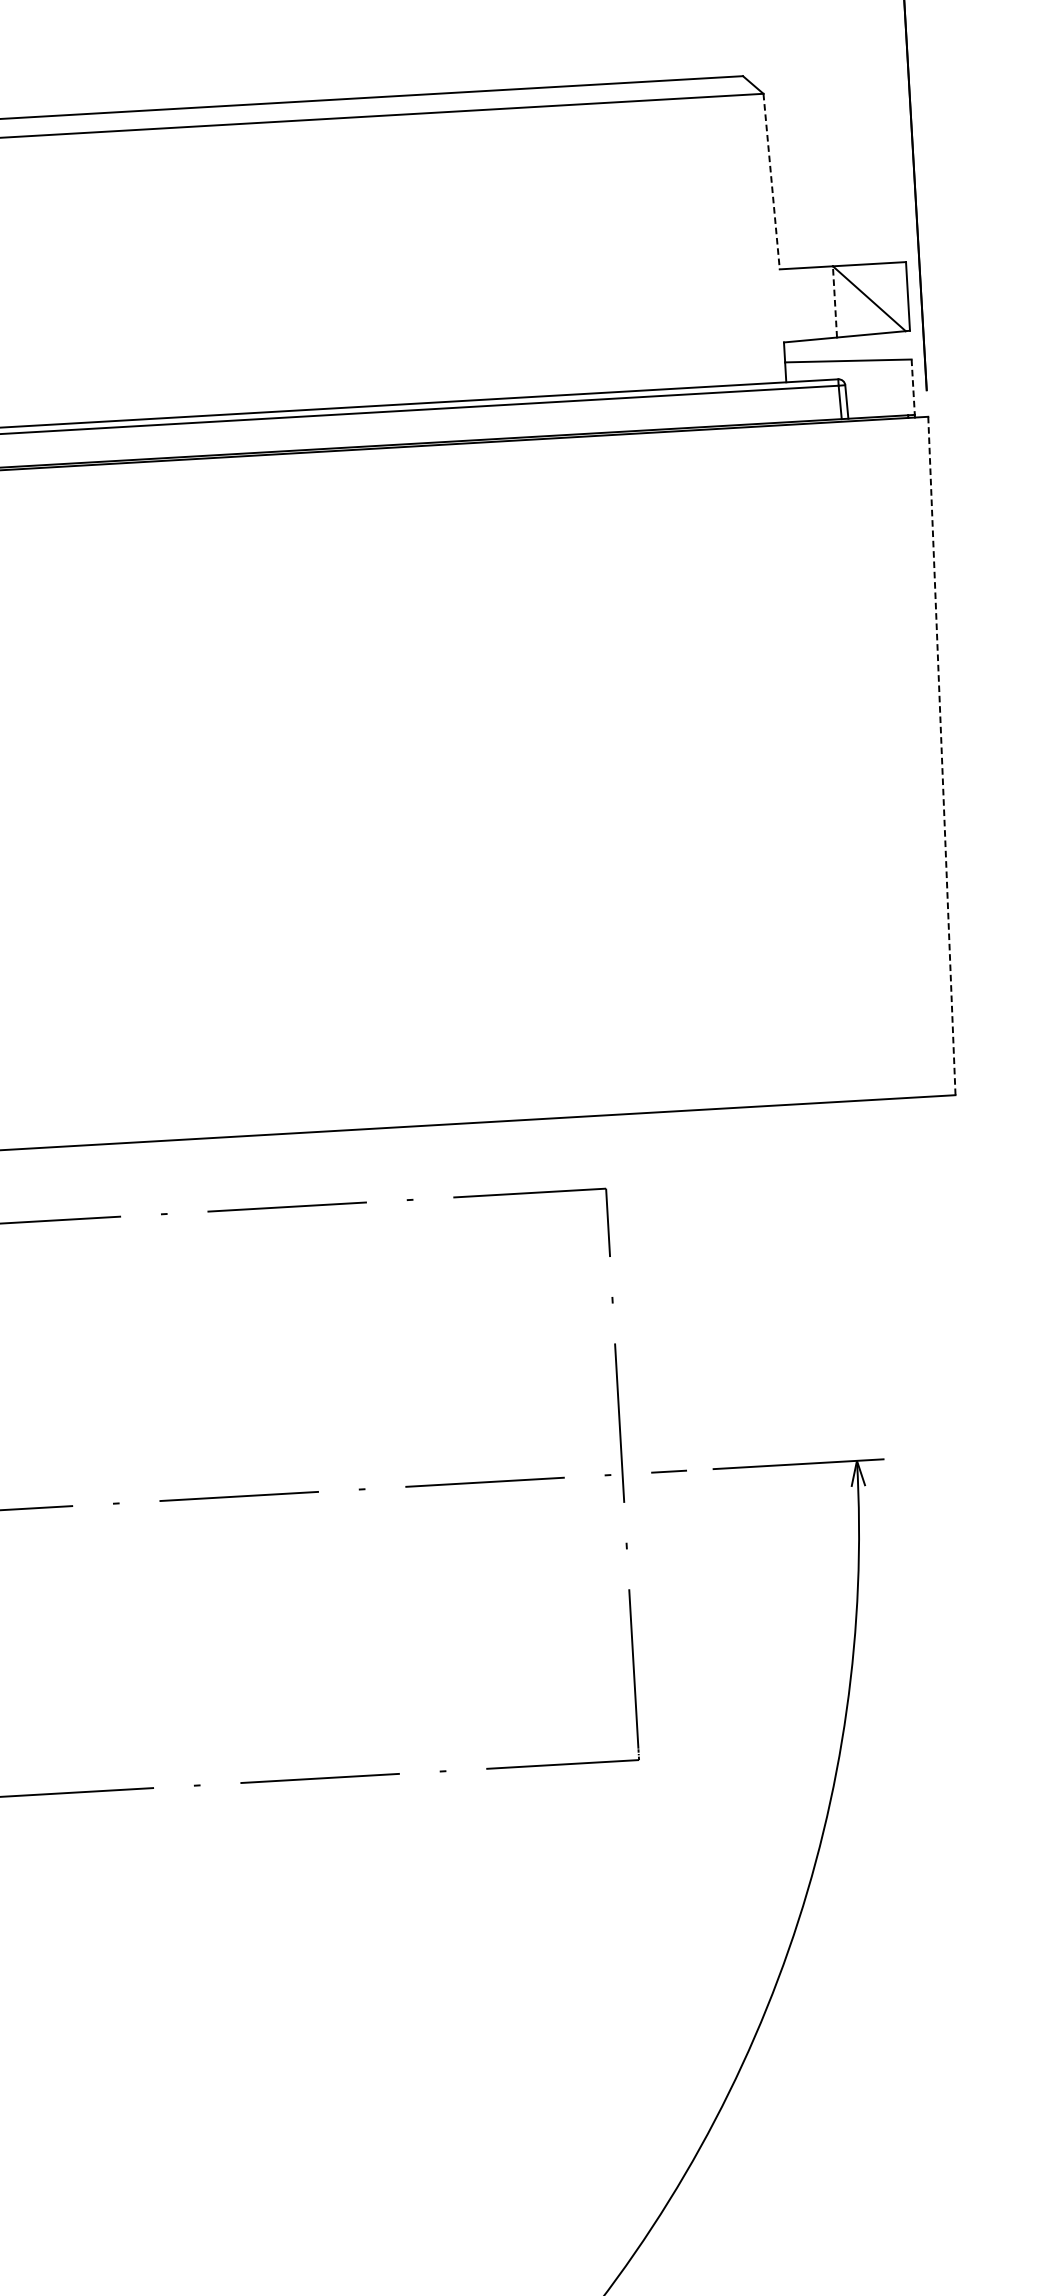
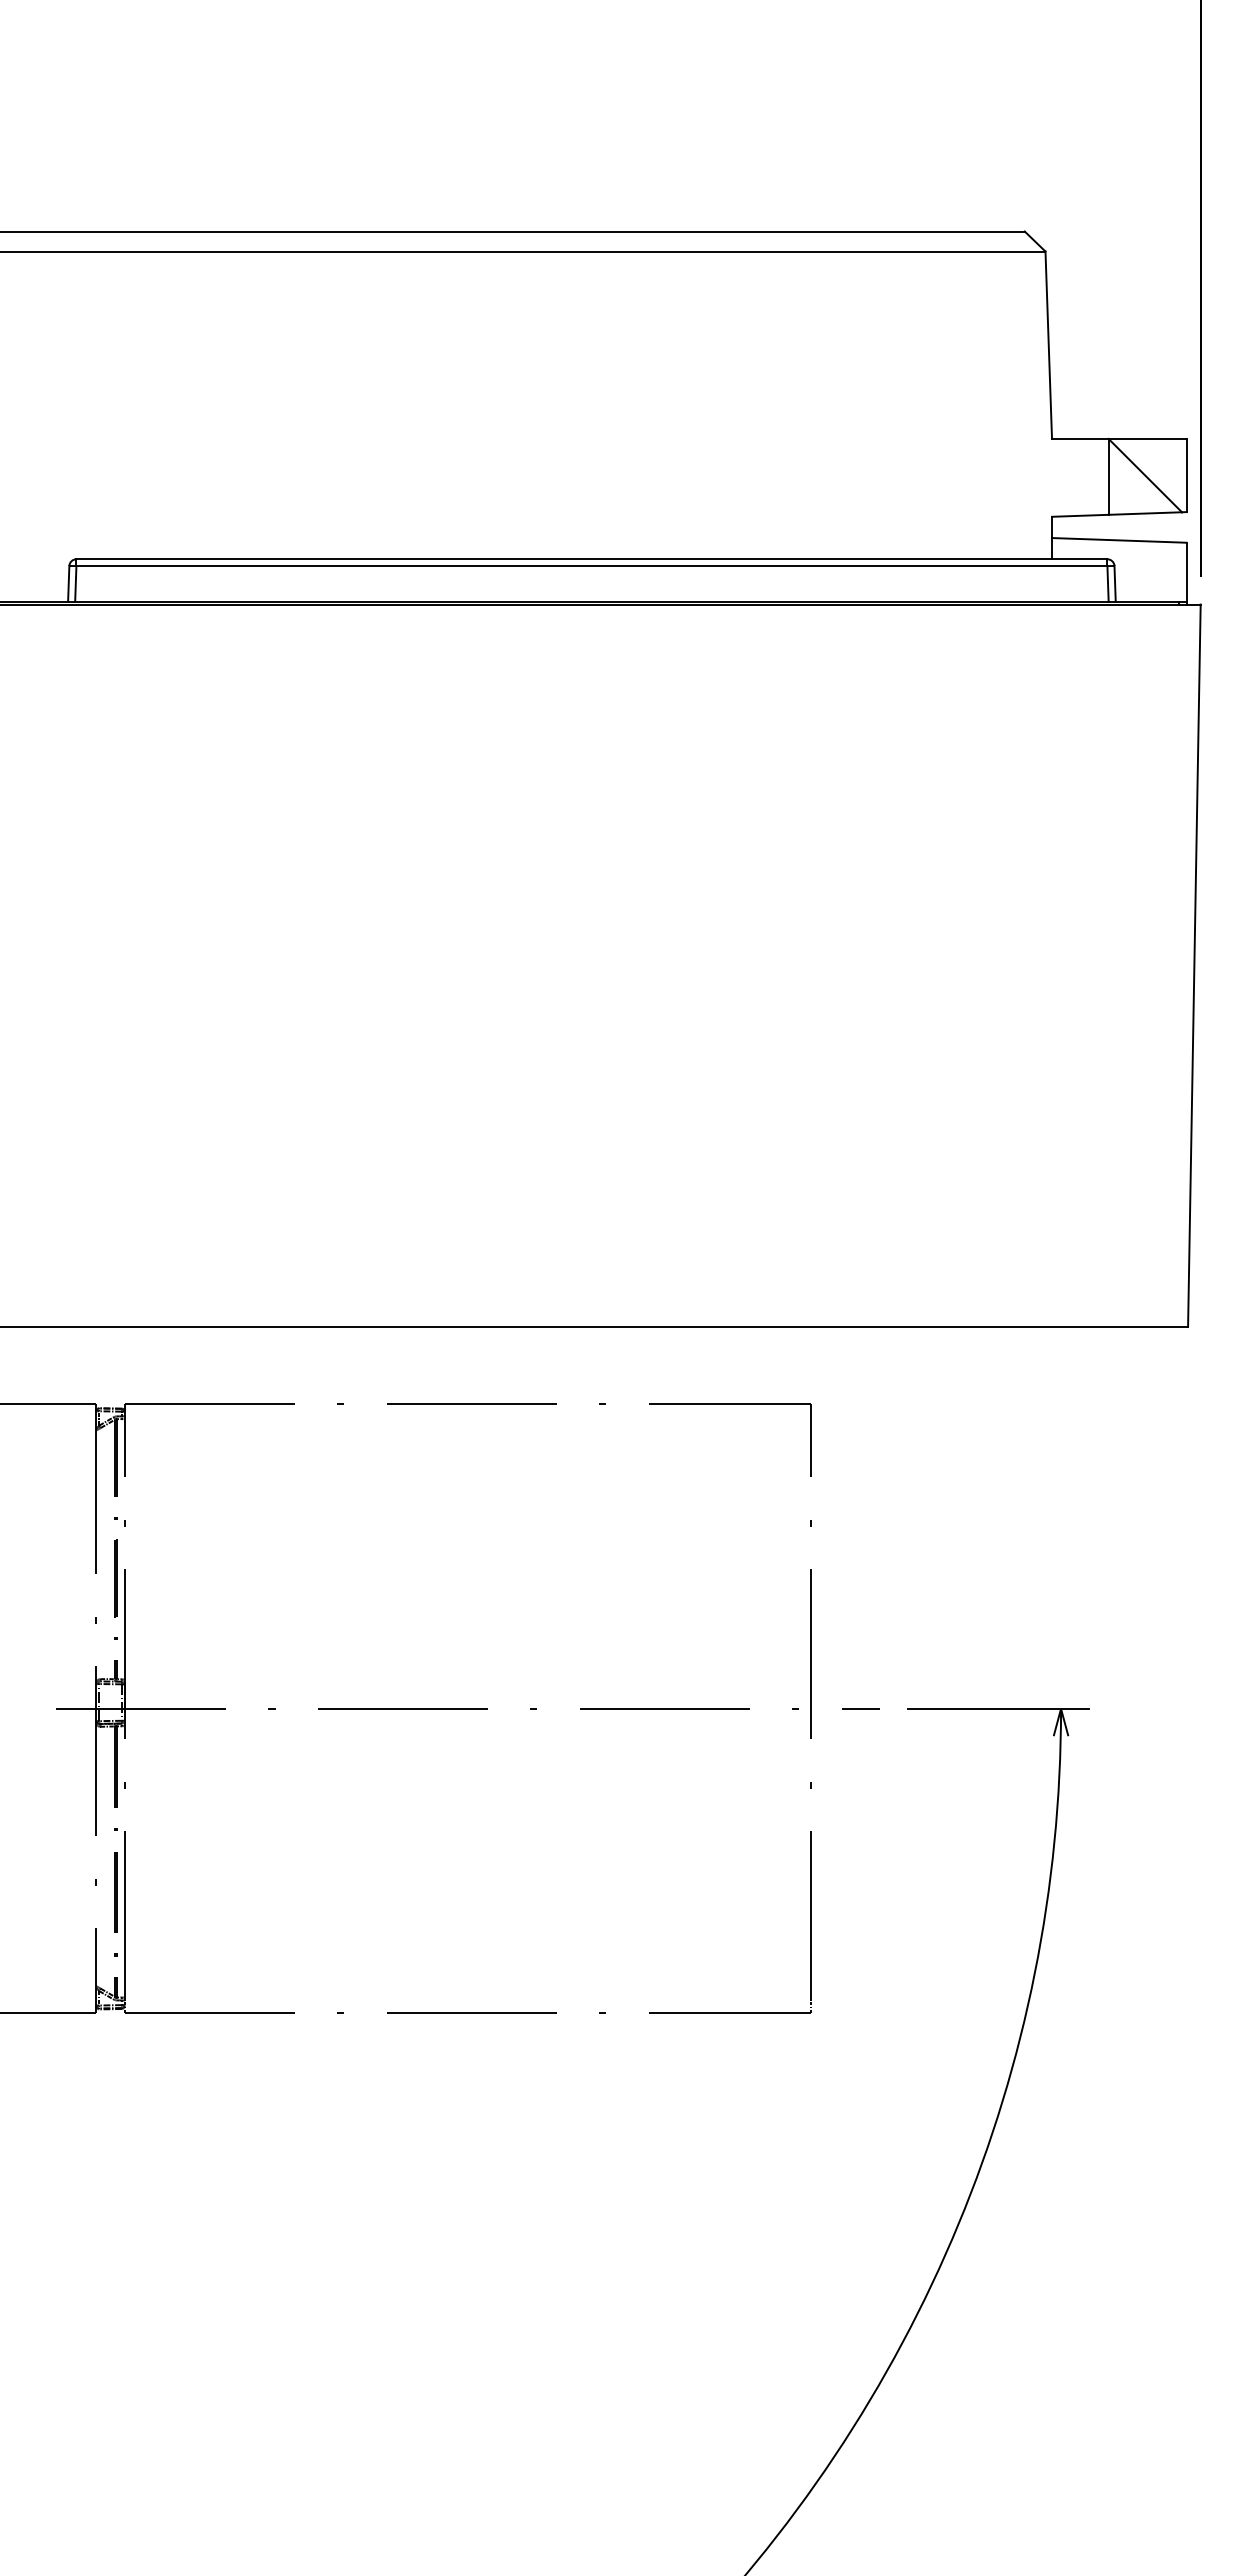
line: (771, 181) -> (1048, 345), dashed -> solid
line: (834, 301) -> (1108, 476), dashed -> solid
line: (913, 387) -> (1186, 572), dashed -> solid
line: (942, 756) -> (1194, 966), dashed -> solid

